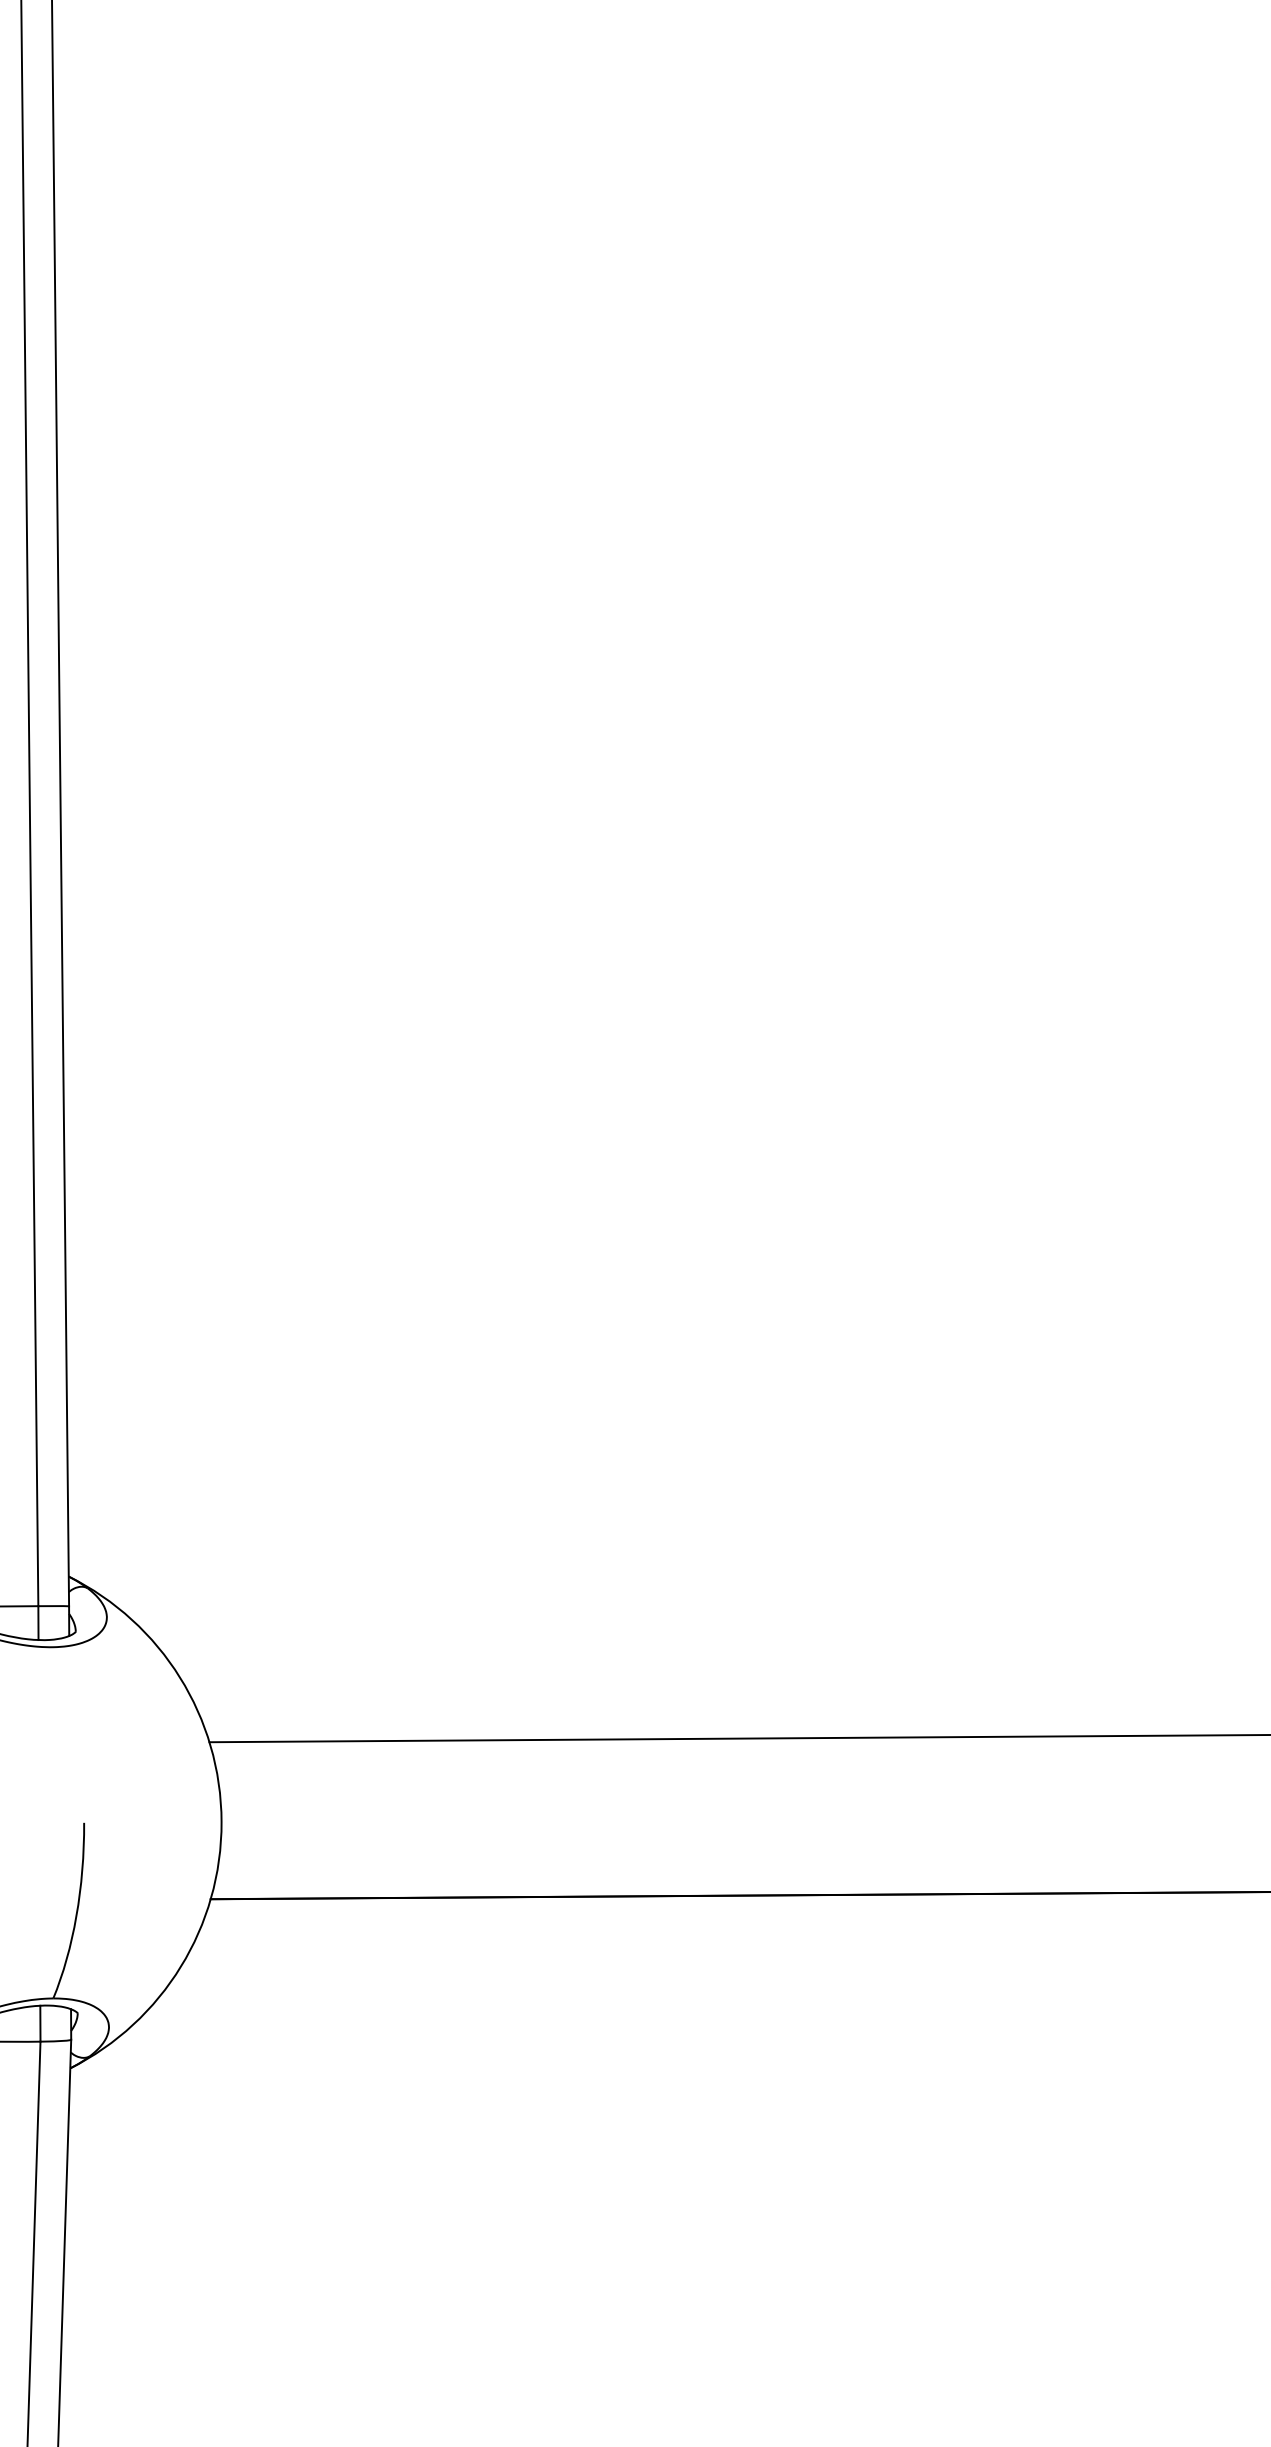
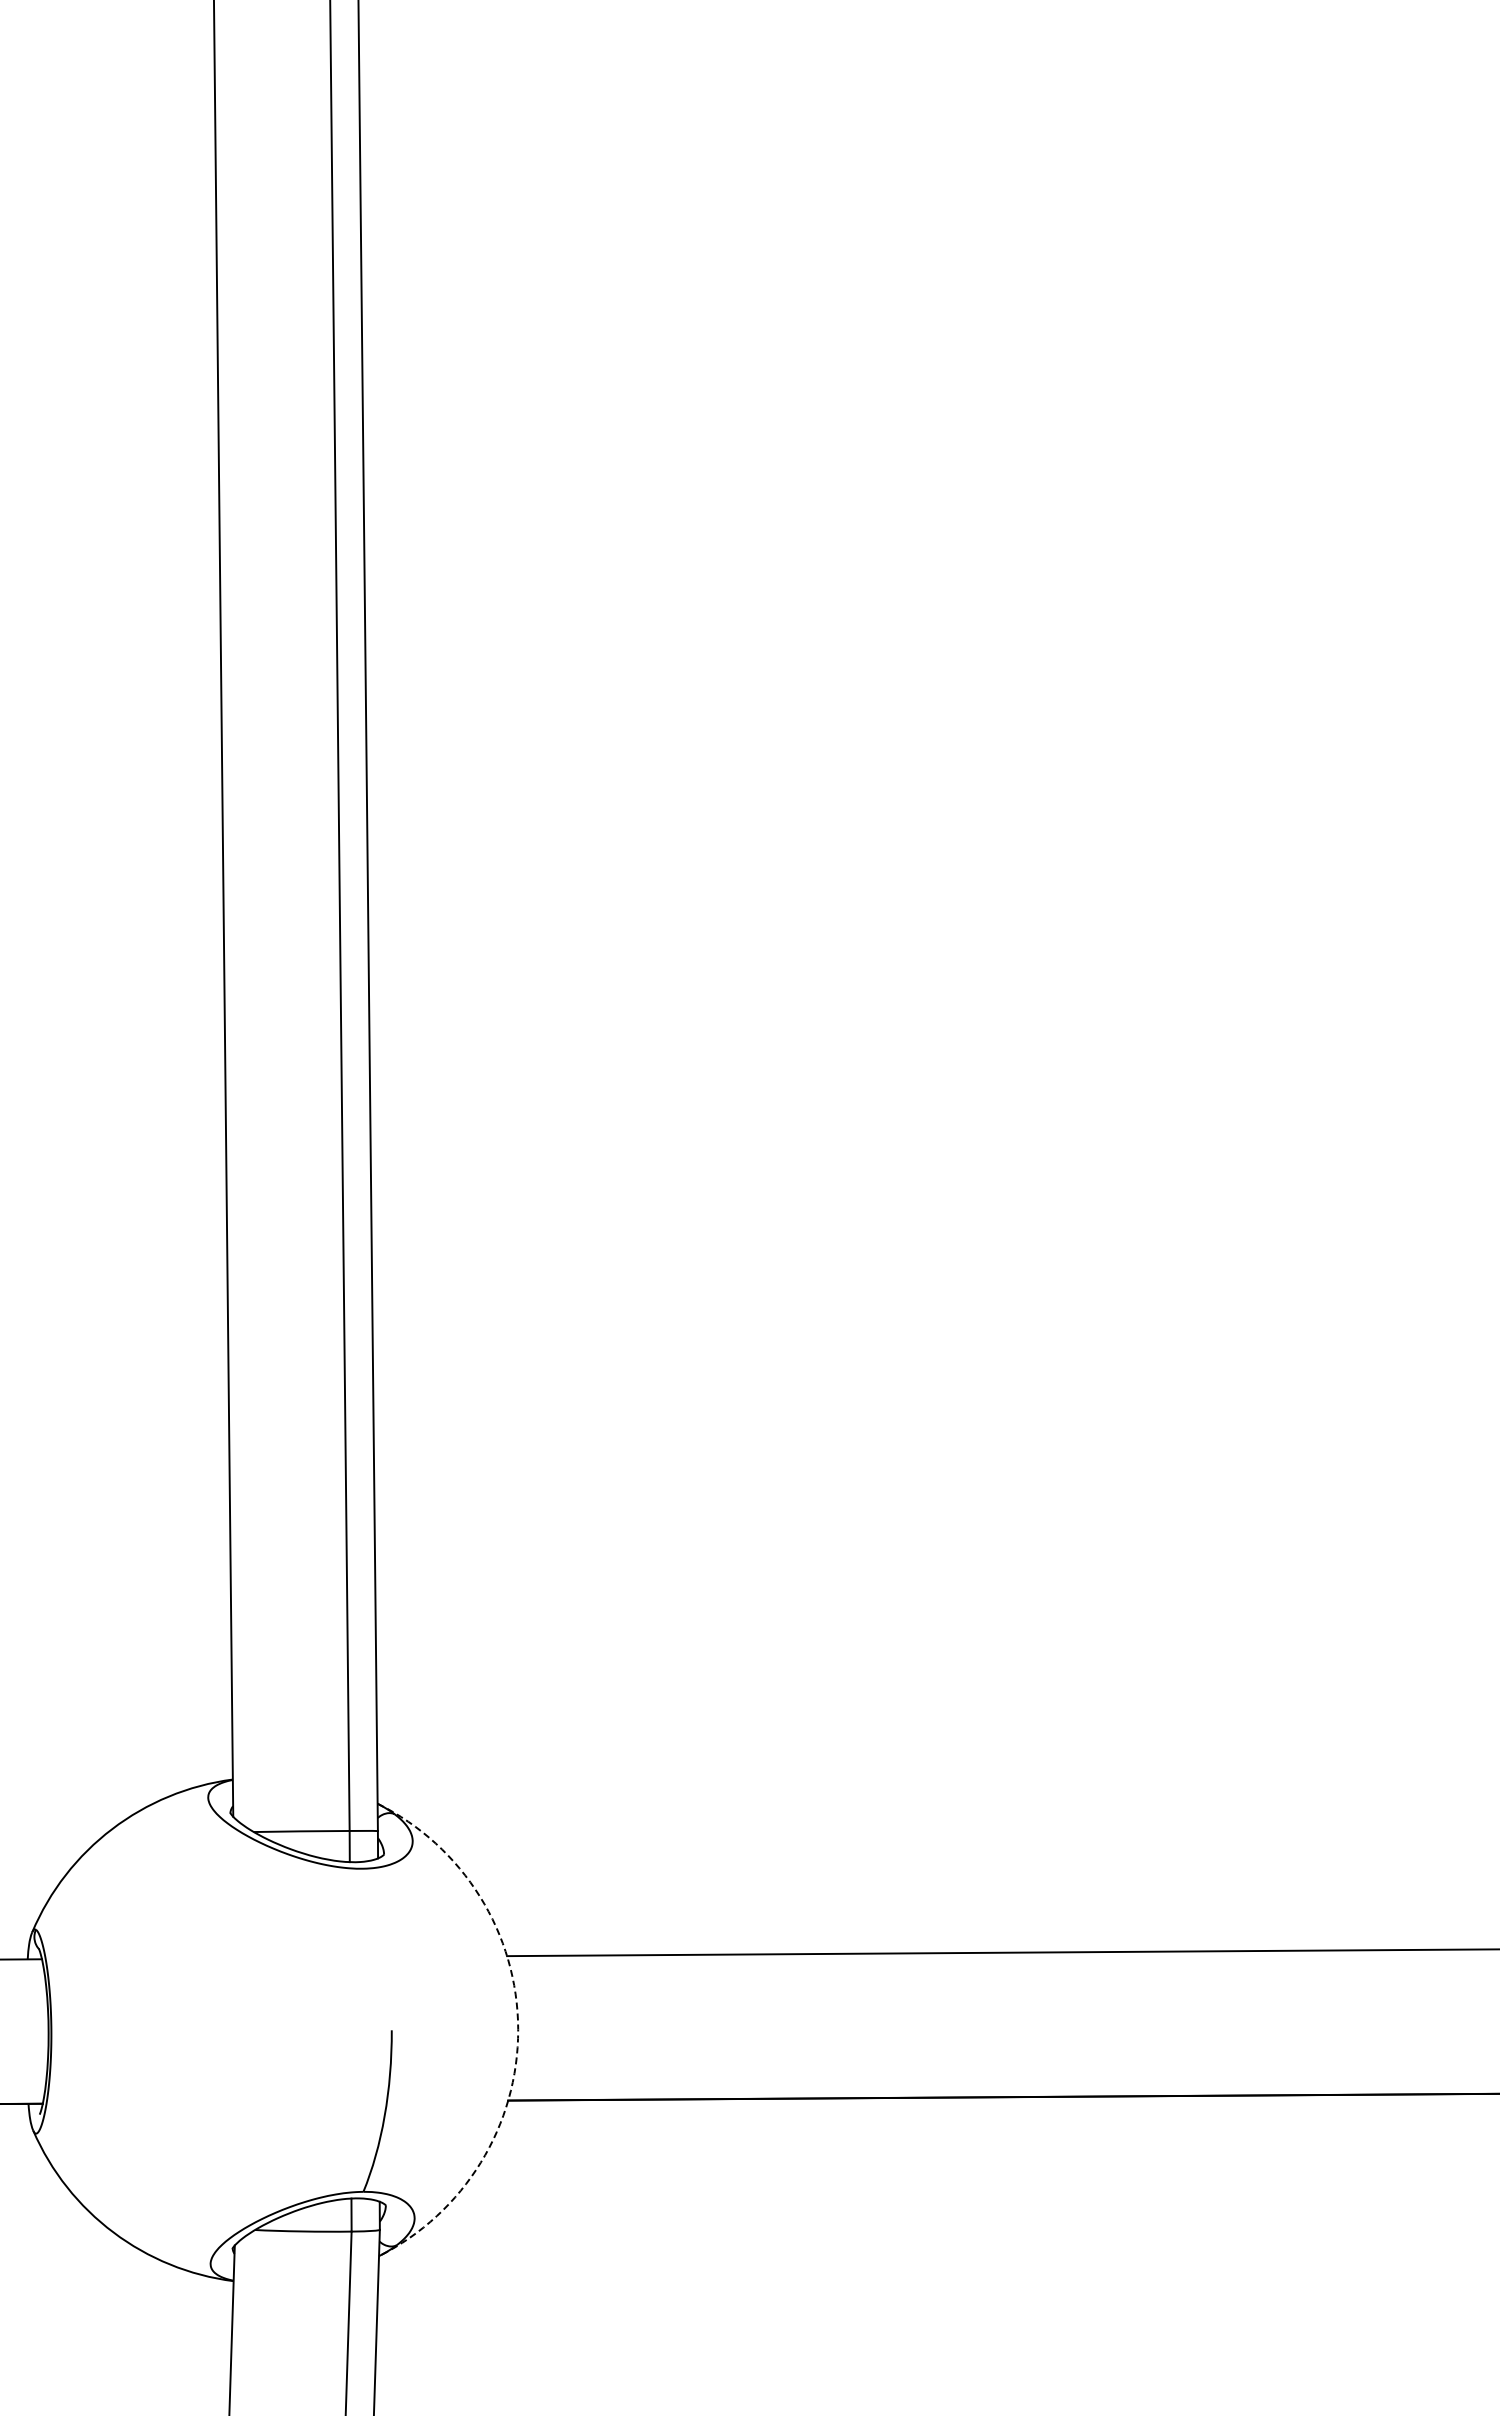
arc: (221, 1821) -> (518, 2029), solid -> dashed

